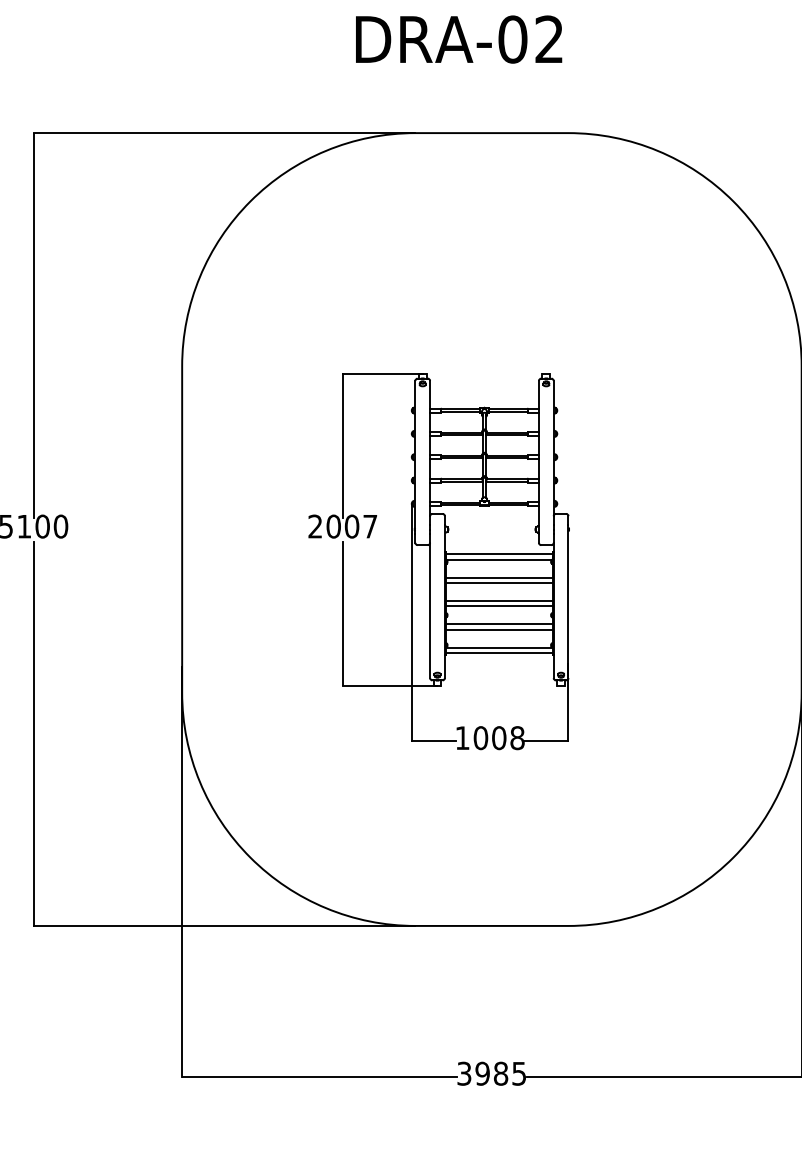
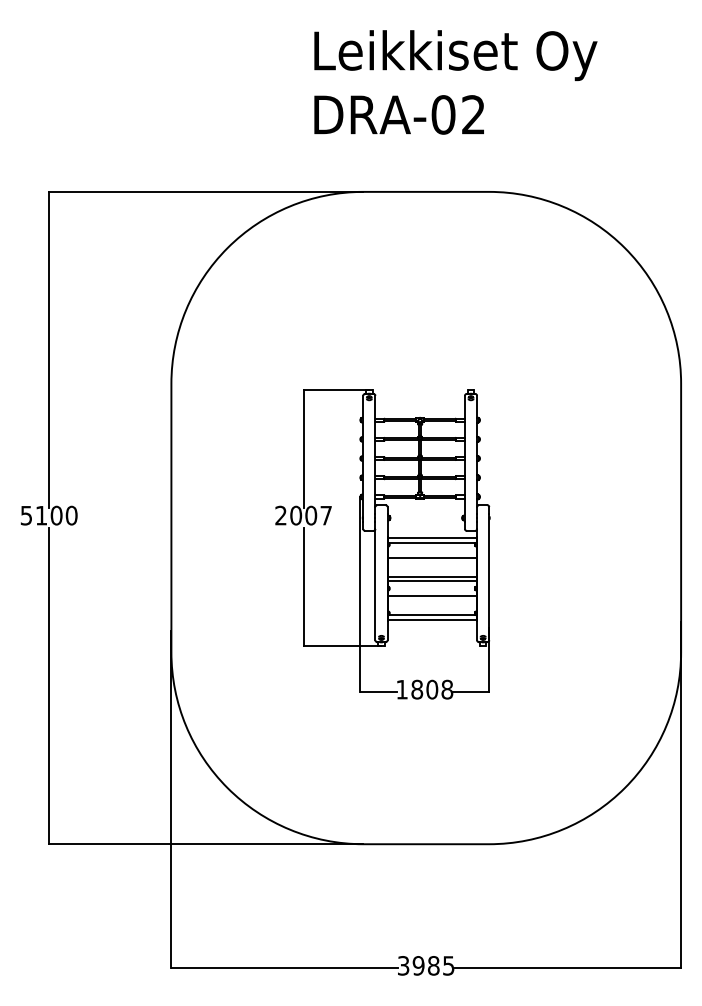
line: (499, 582) -> (432, 561), removed
line: (499, 629) -> (432, 600), removed
text: (481, 737) -> (417, 689), 1008 -> 1808

